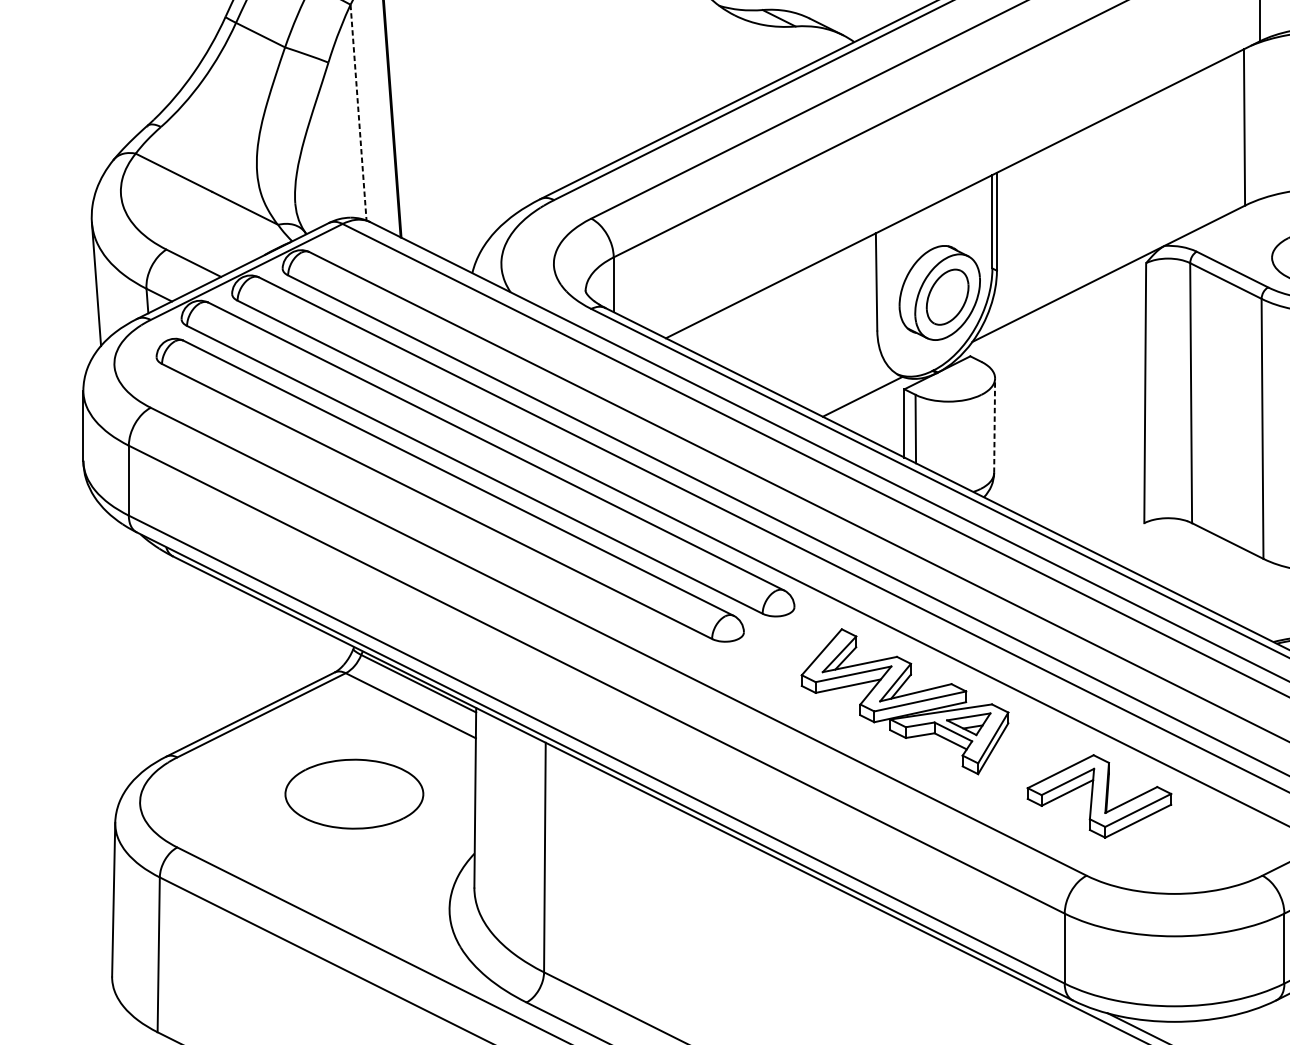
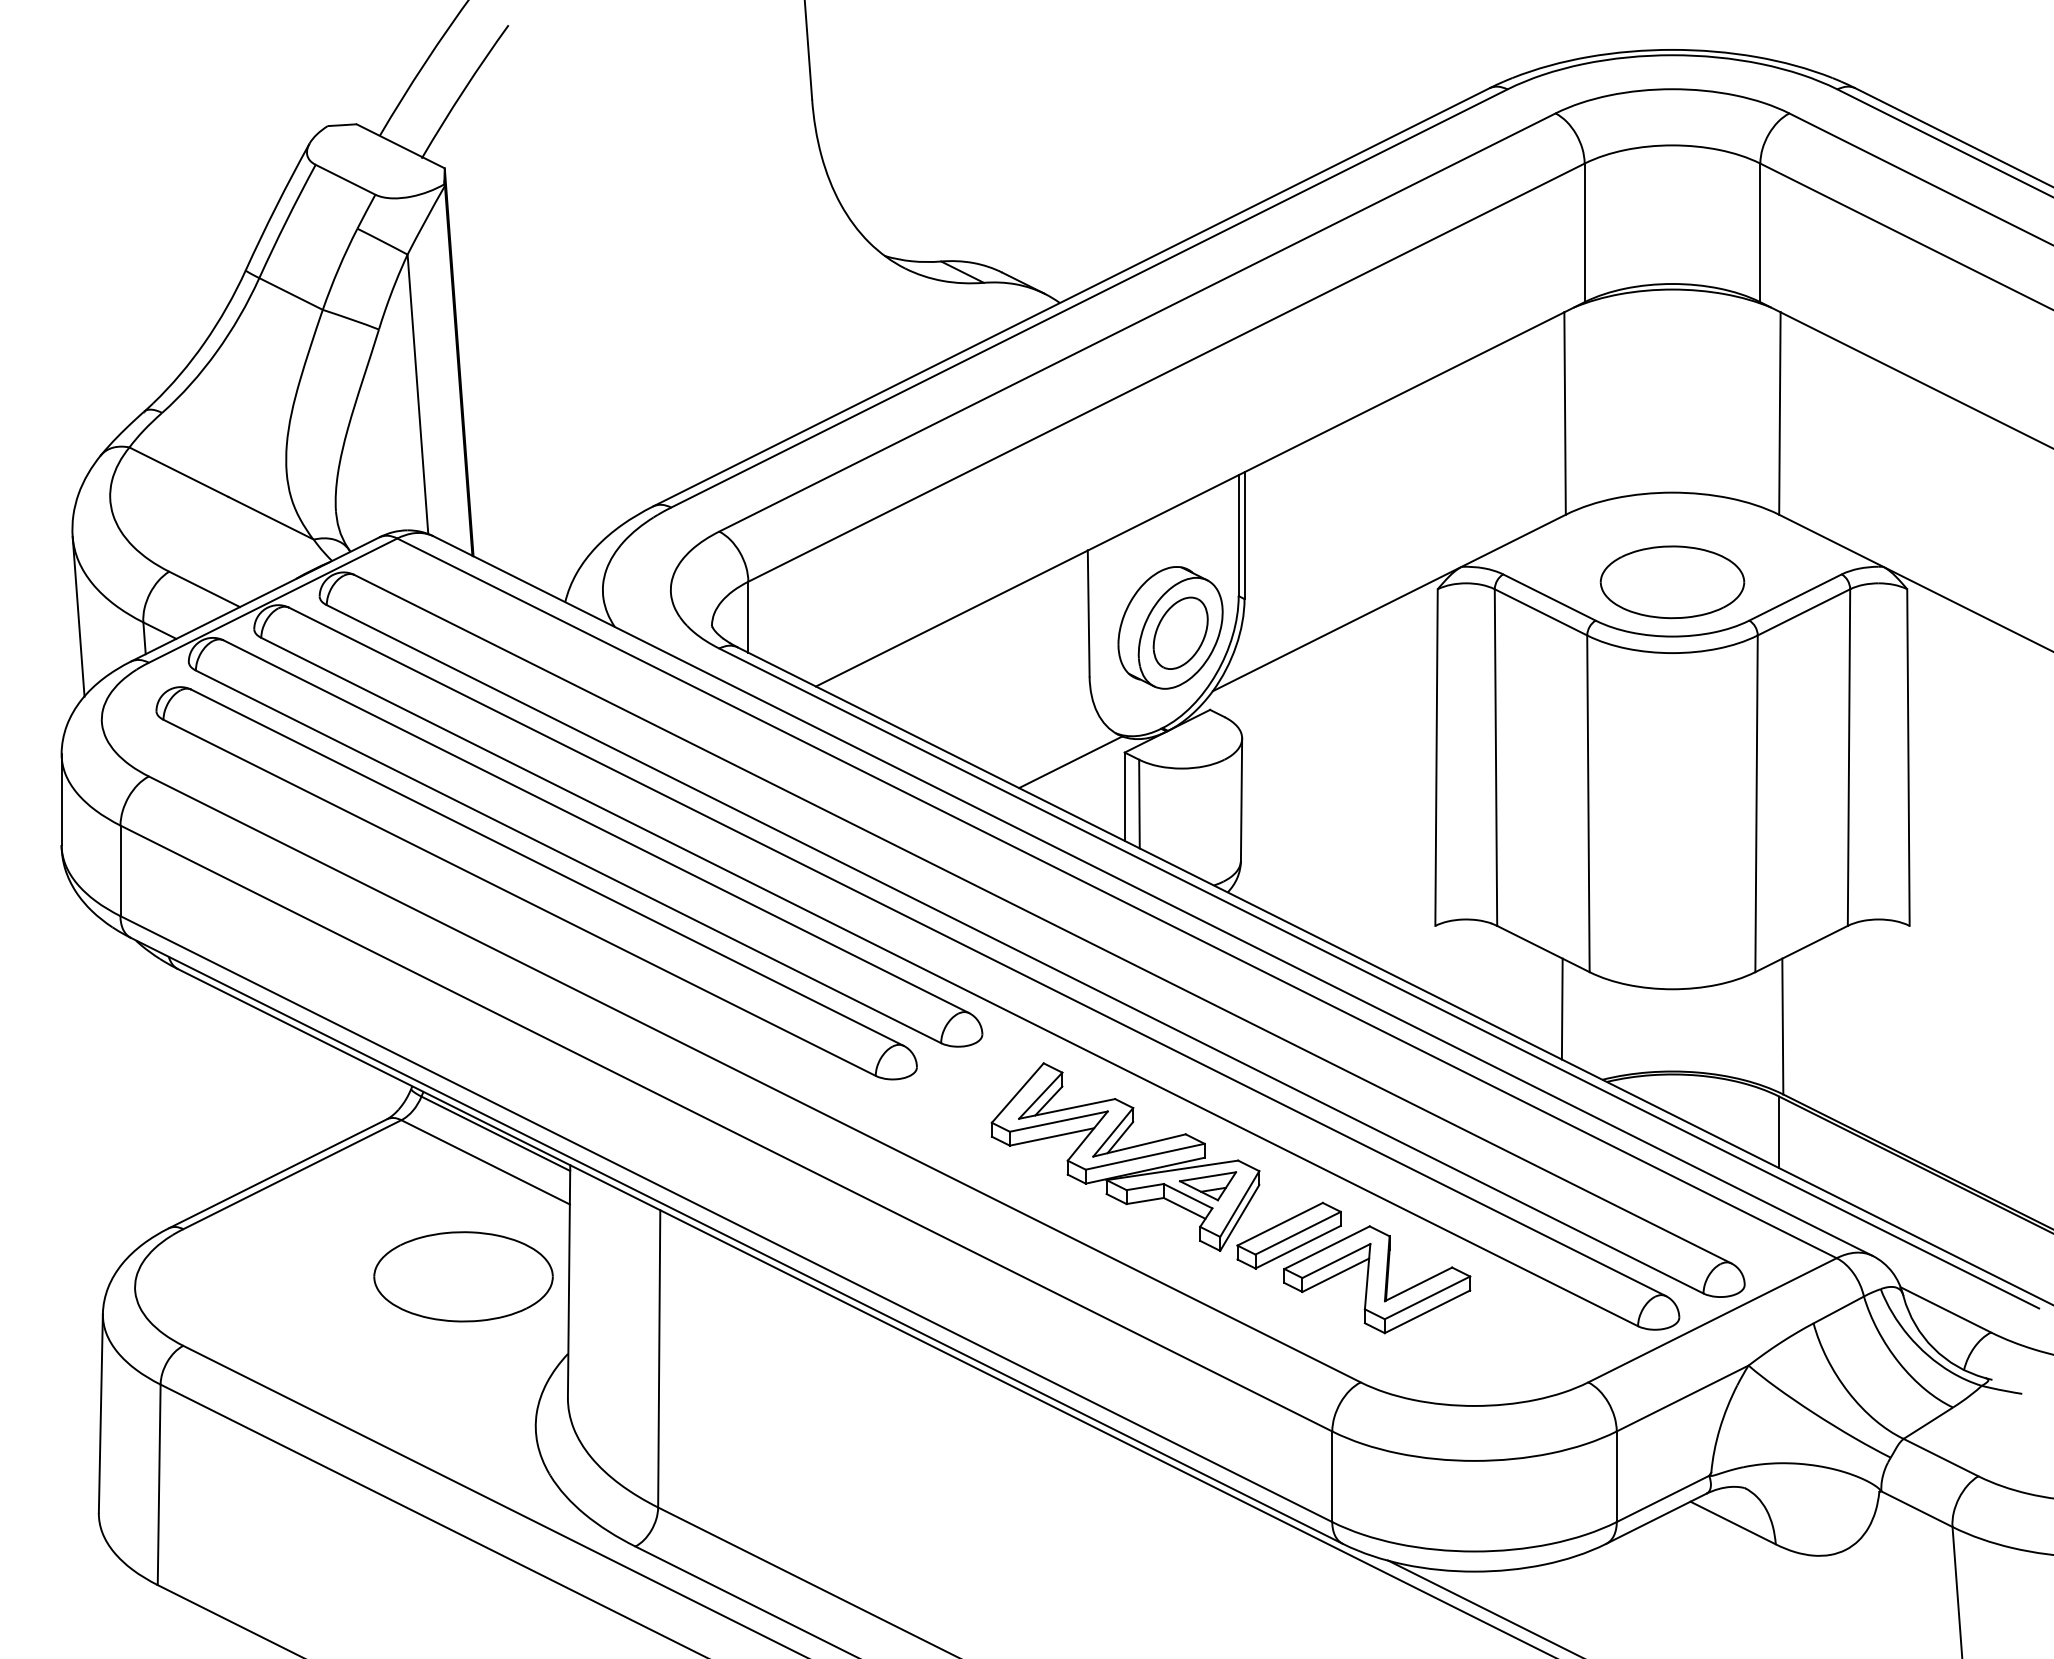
line: (358, 112) -> (417, 394), dashed -> solid
line: (994, 425) -> (1241, 799), dashed -> solid
line: (1241, 586) -> (1561, 1008), added
part: (1030, 762) -> (1288, 1235), added
part: (354, 793) -> (463, 1276), moved

